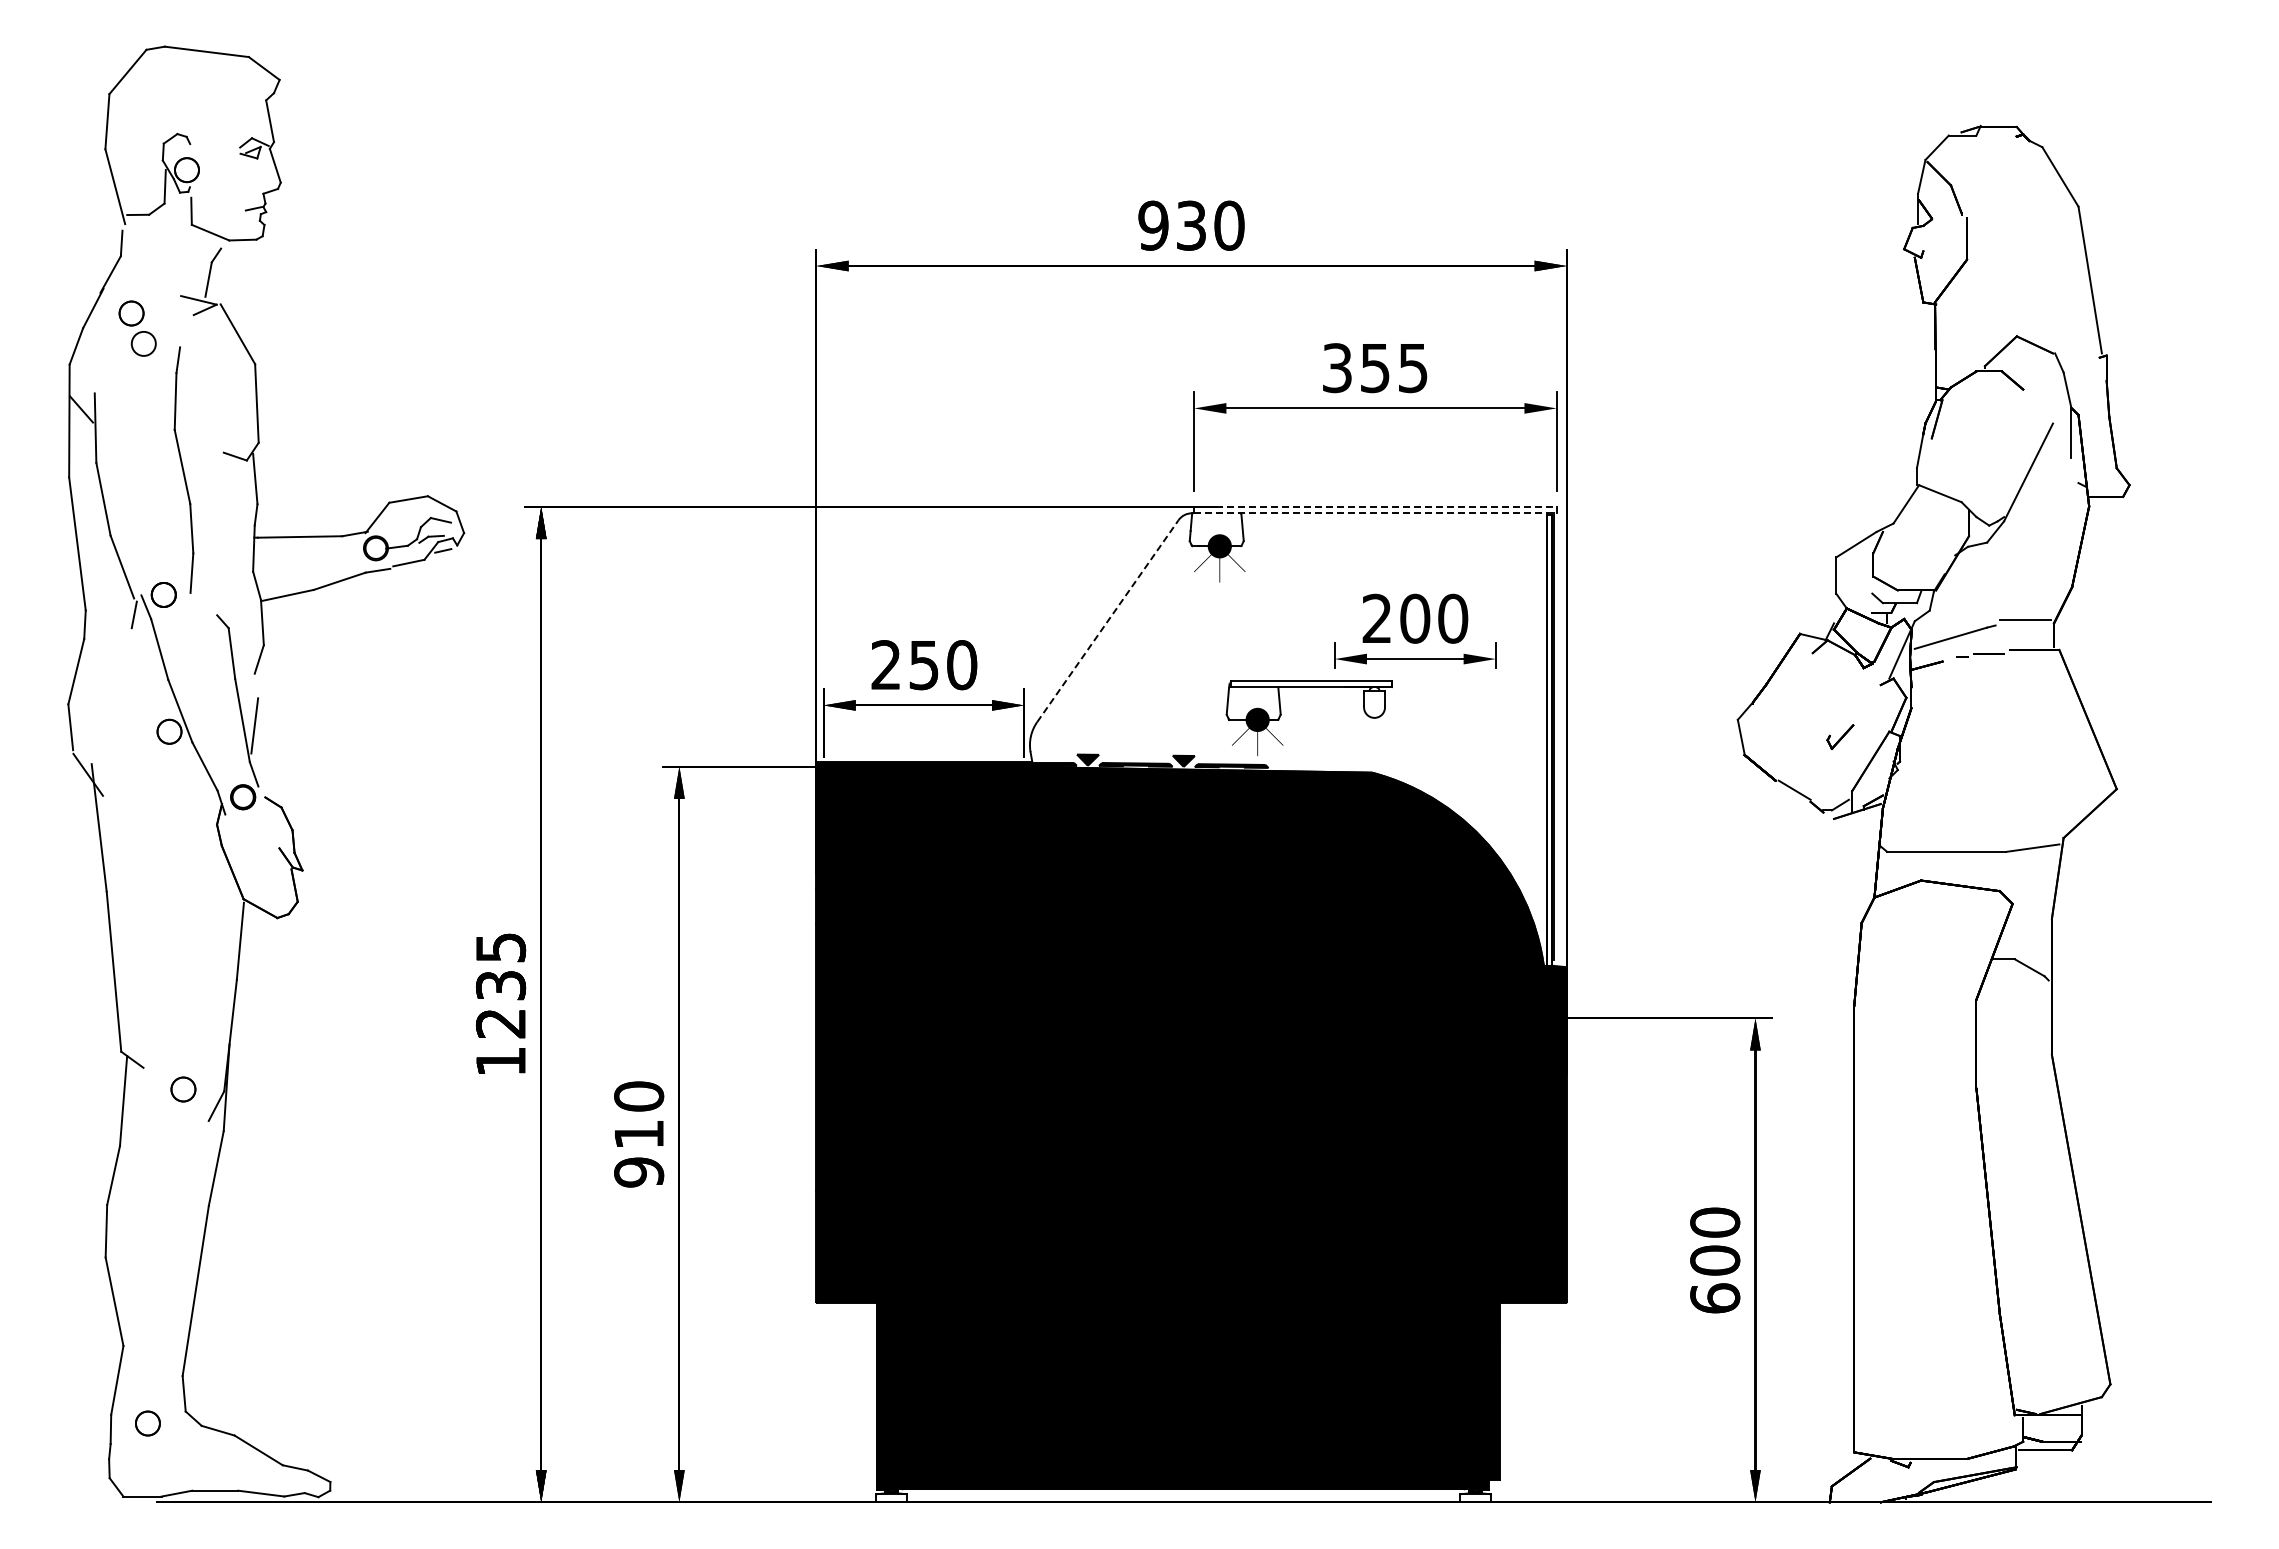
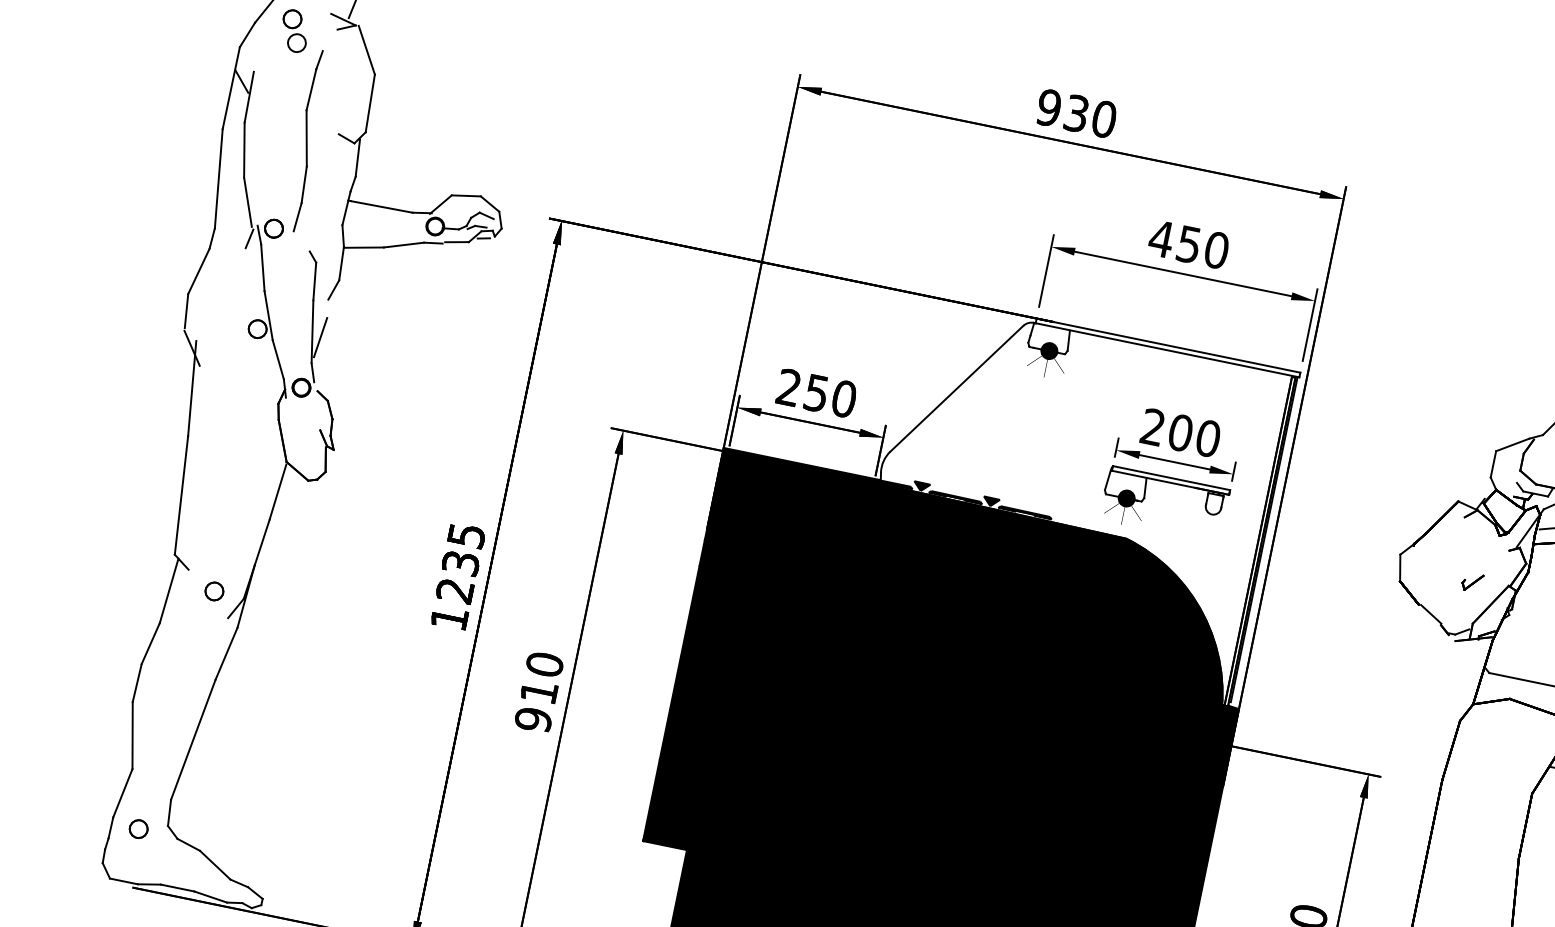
text: (1374, 368) -> (1188, 244), 355 -> 450
line: (1375, 506) -> (1168, 345), dashed -> solid
line: (1375, 513) -> (1167, 350), dashed -> solid
line: (1108, 620) -> (957, 388), dashed -> solid
part: (1281, 715) -> (1144, 498), moved

